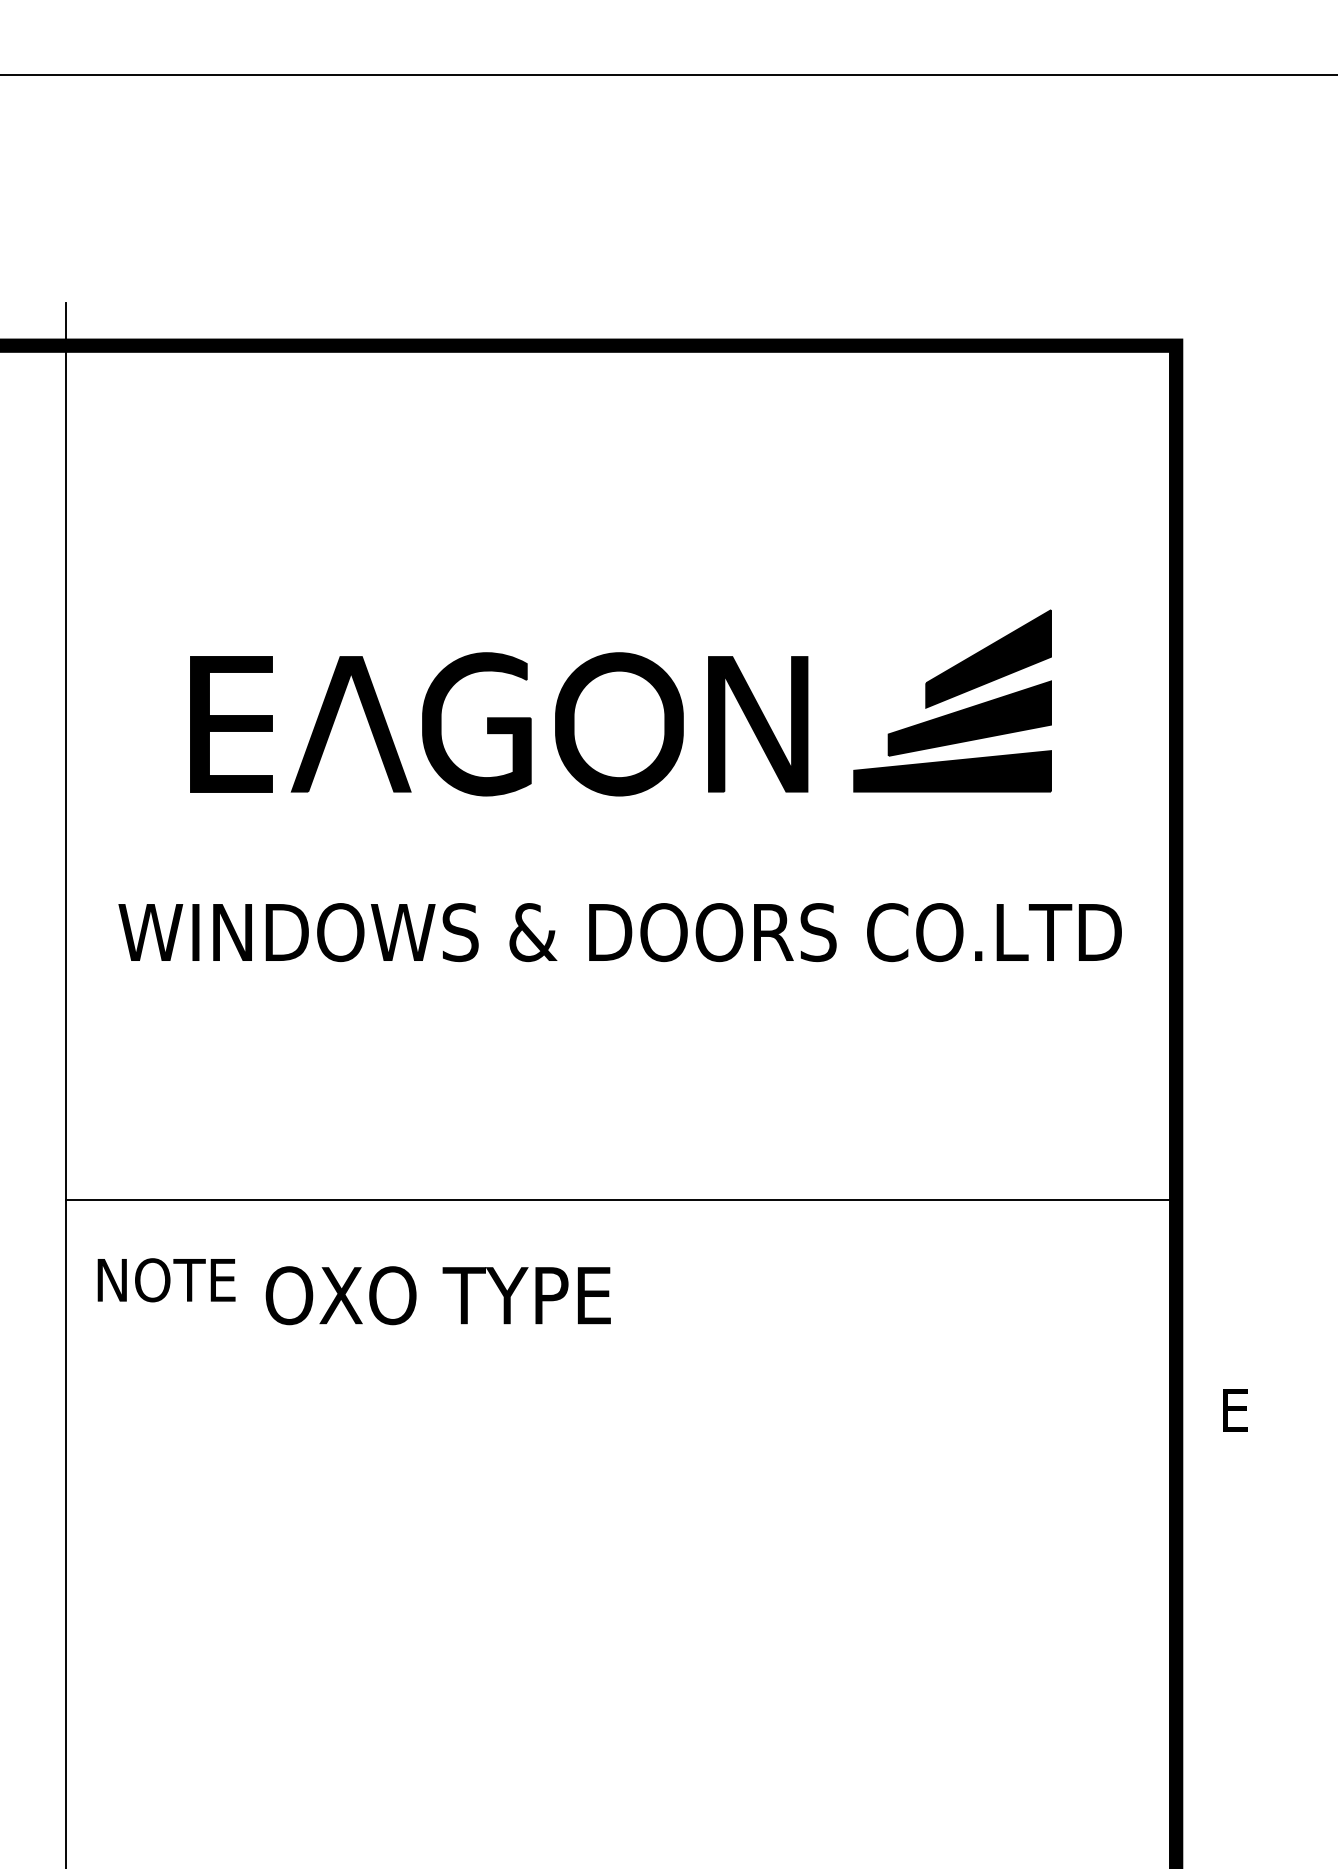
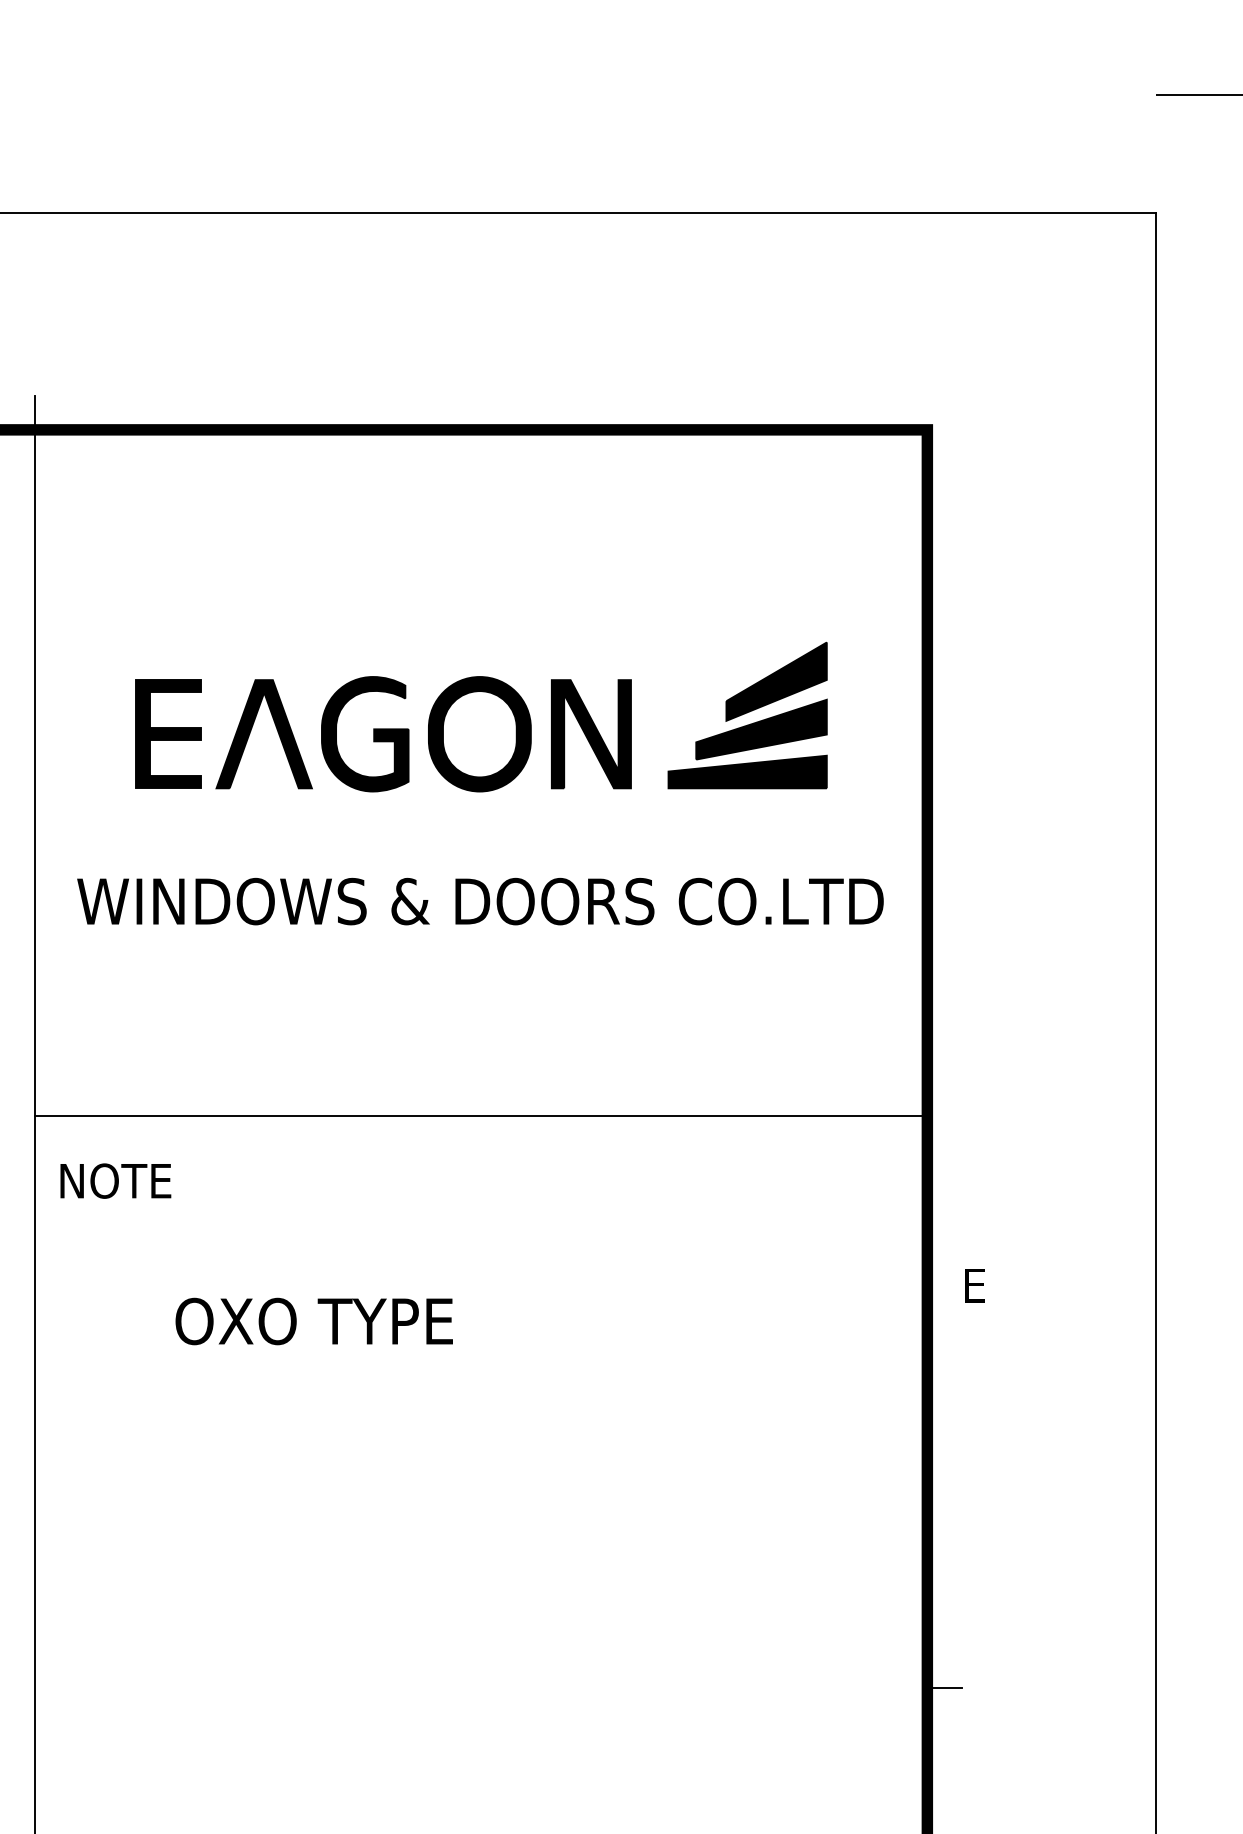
text: (437, 1295) -> (313, 1321), moved

